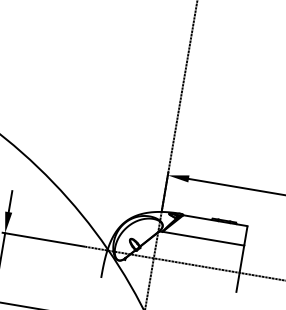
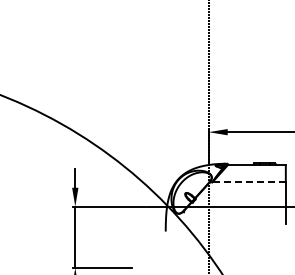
line: (203, 239) -> (249, 182), solid -> dashed

